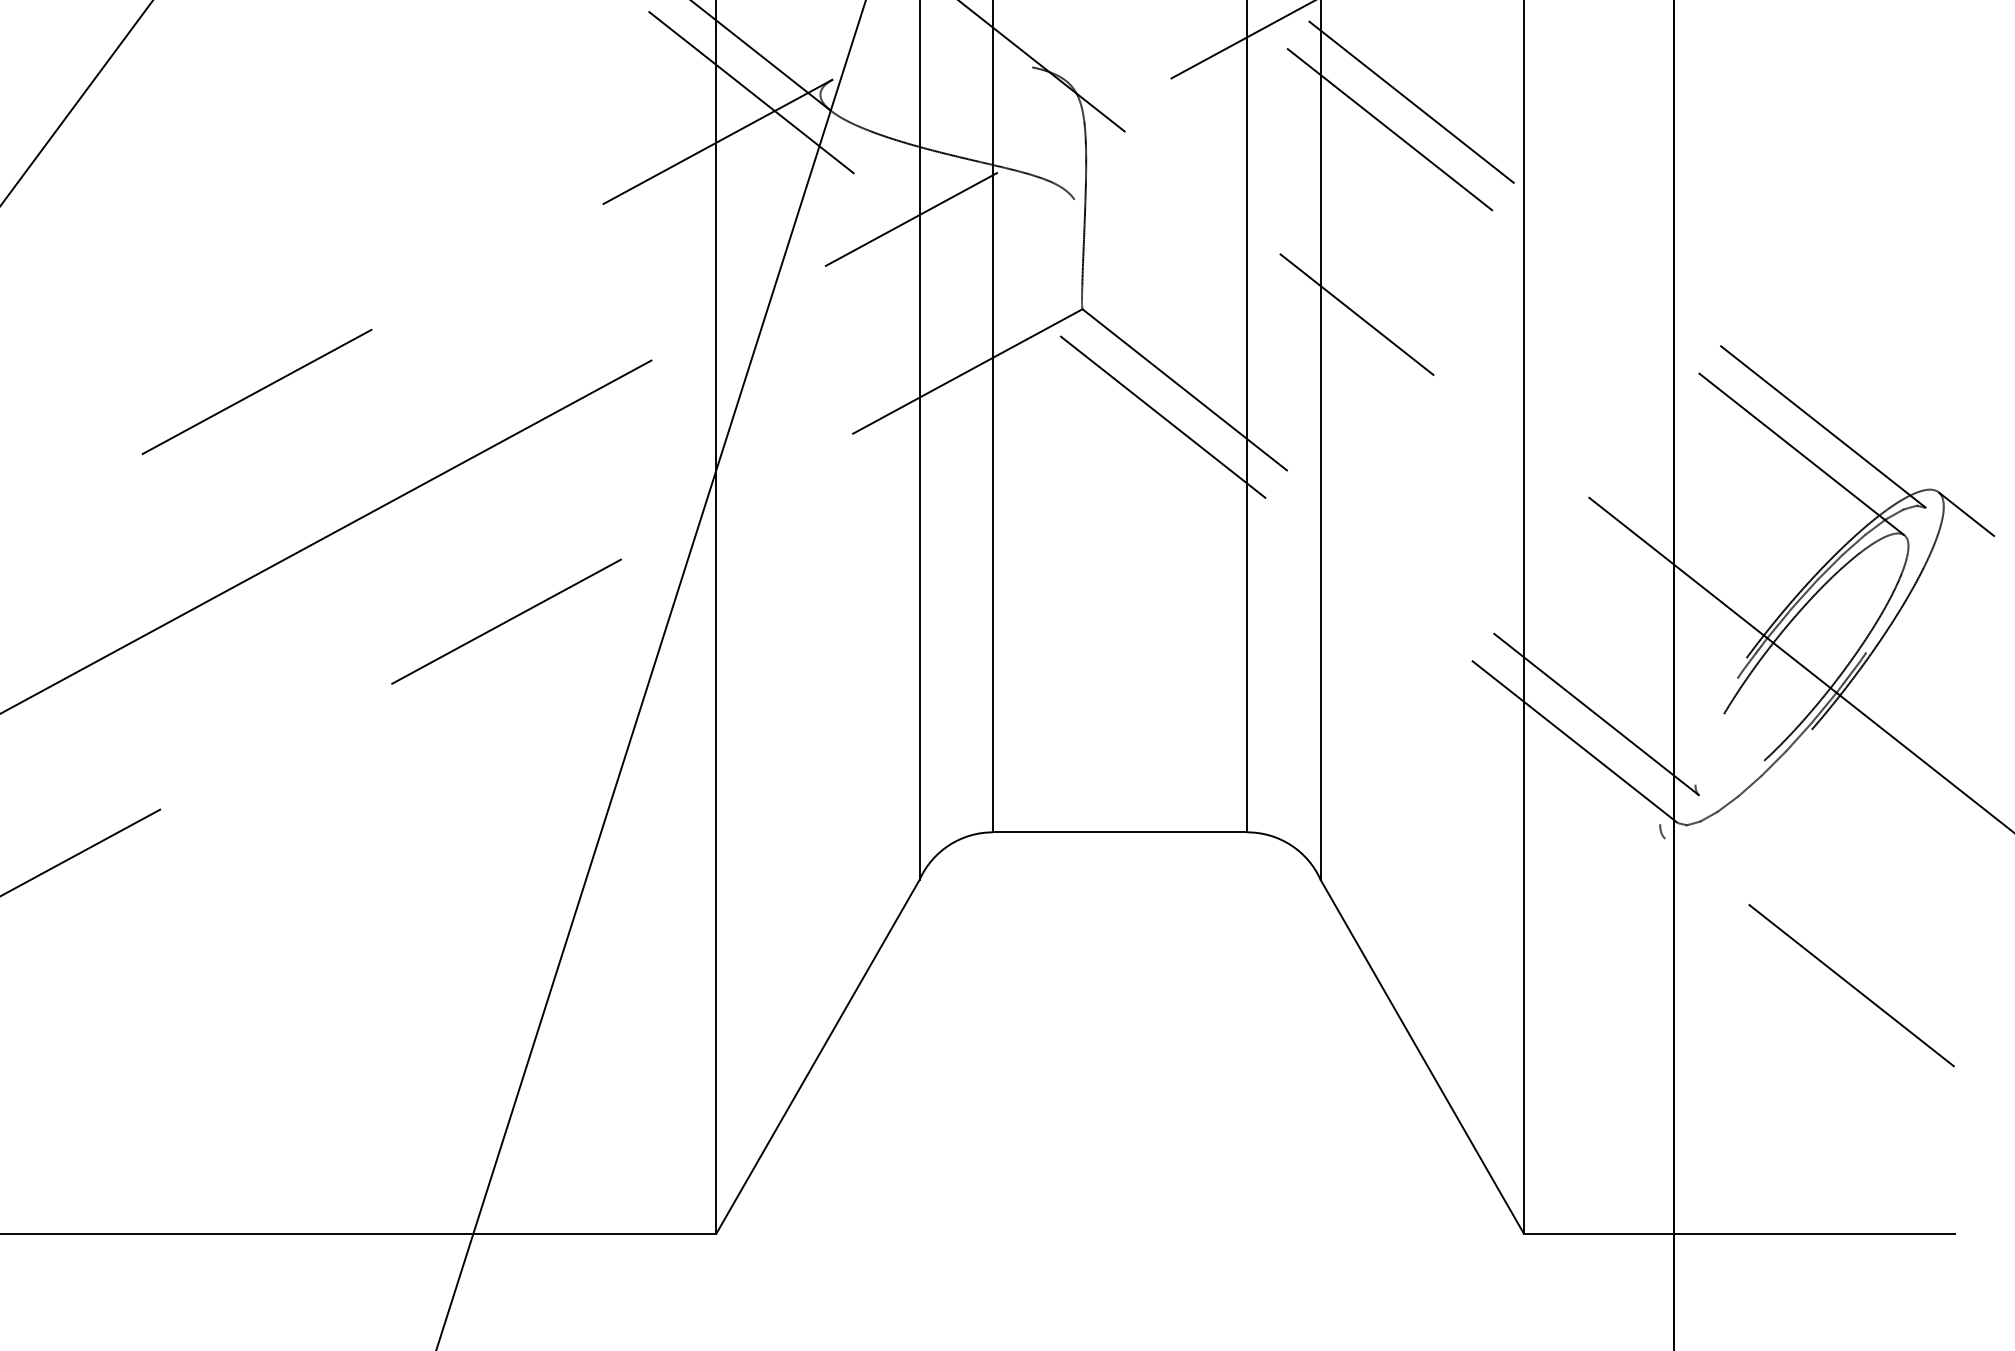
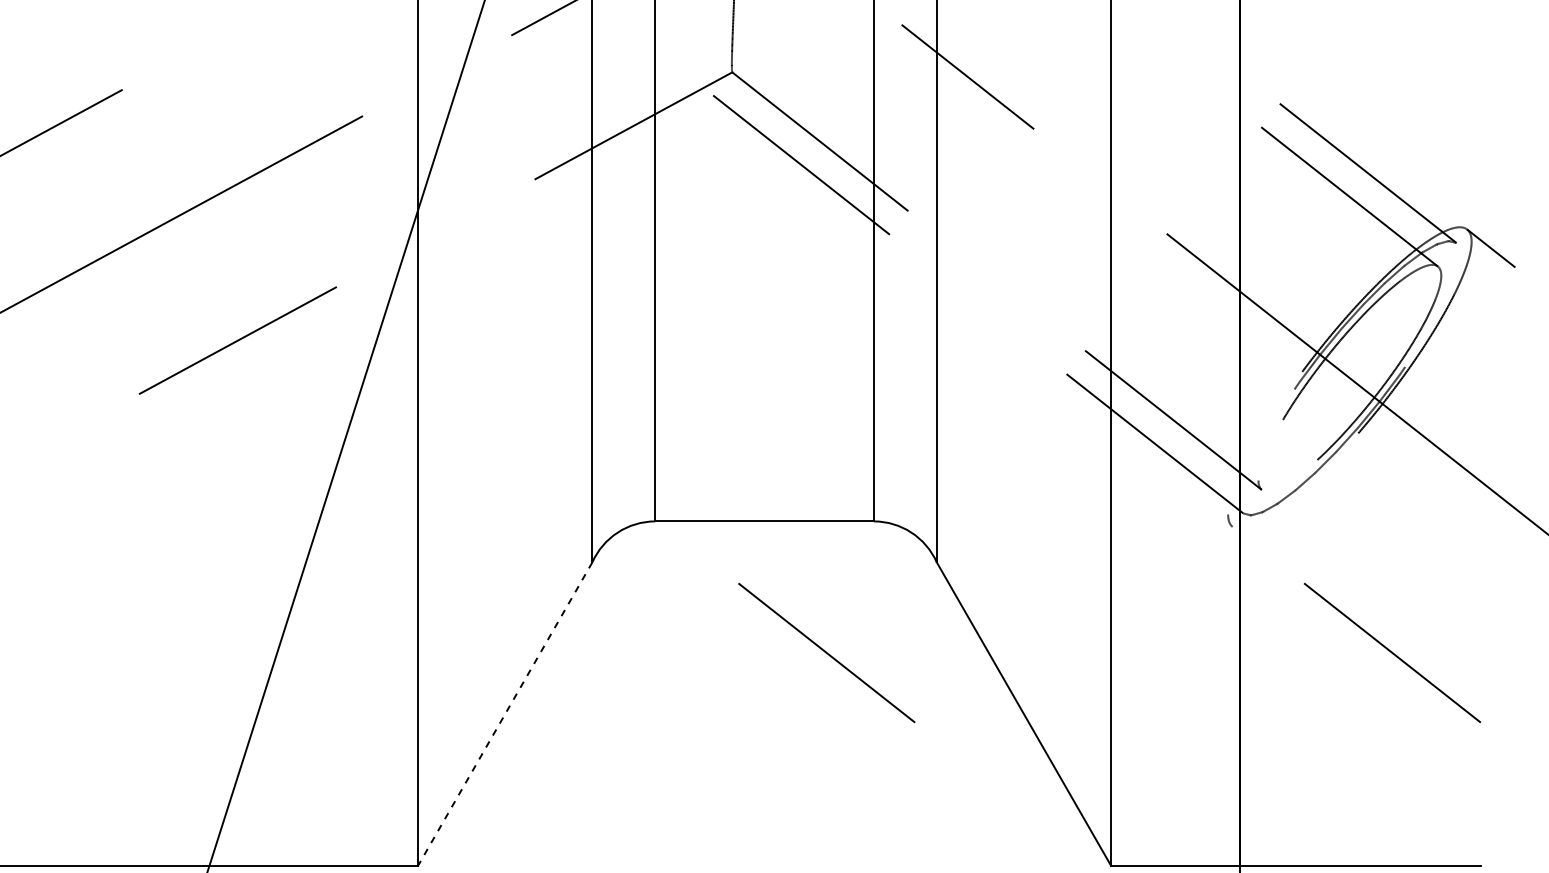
line: (1192, 985) -> (826, 652), added
line: (818, 1056) -> (505, 713), solid -> dashed

